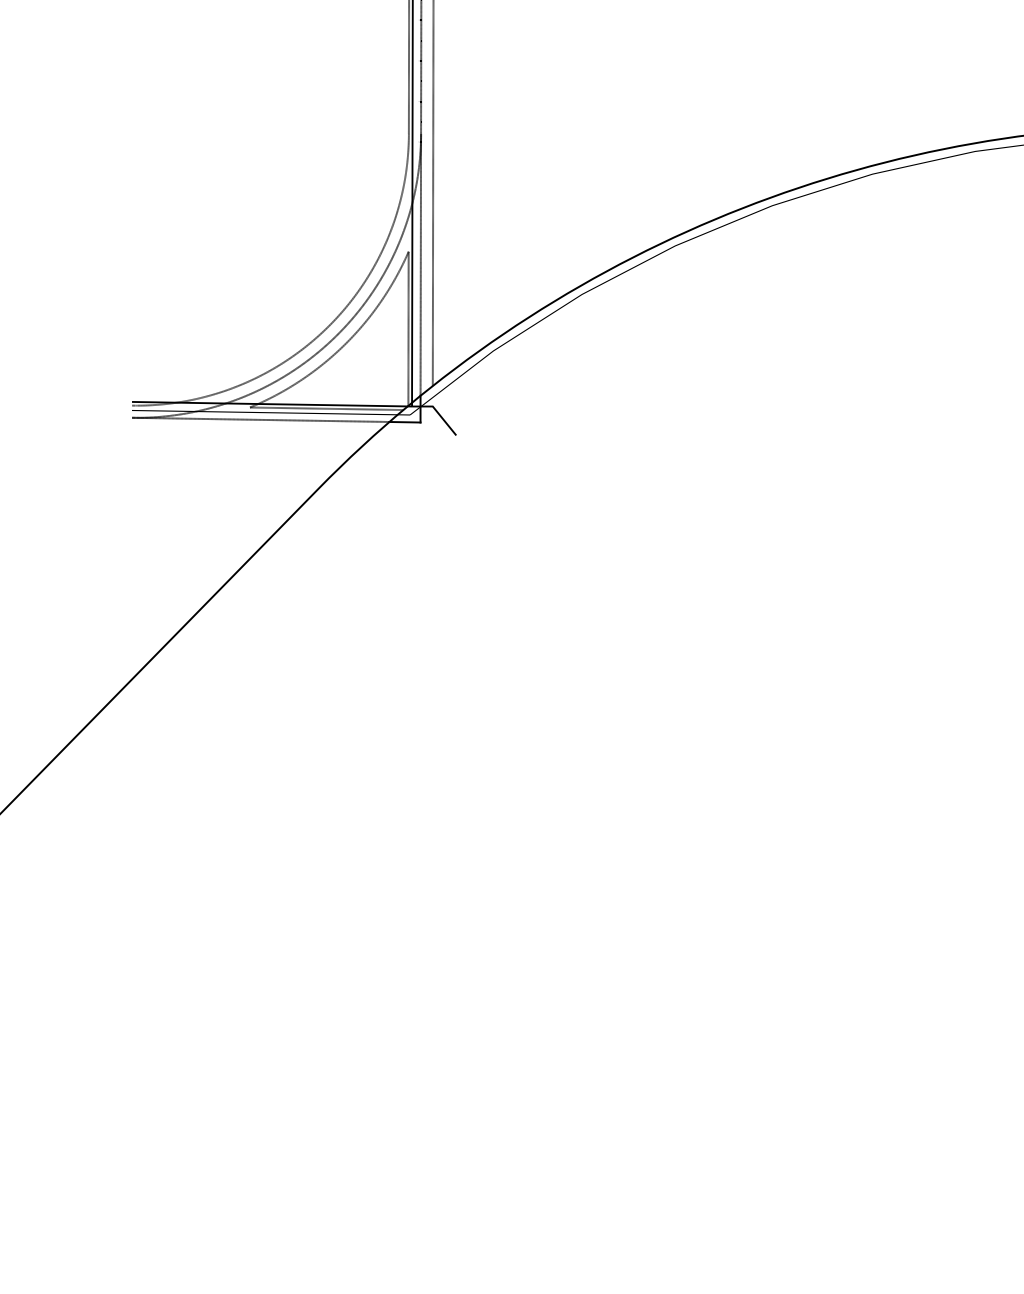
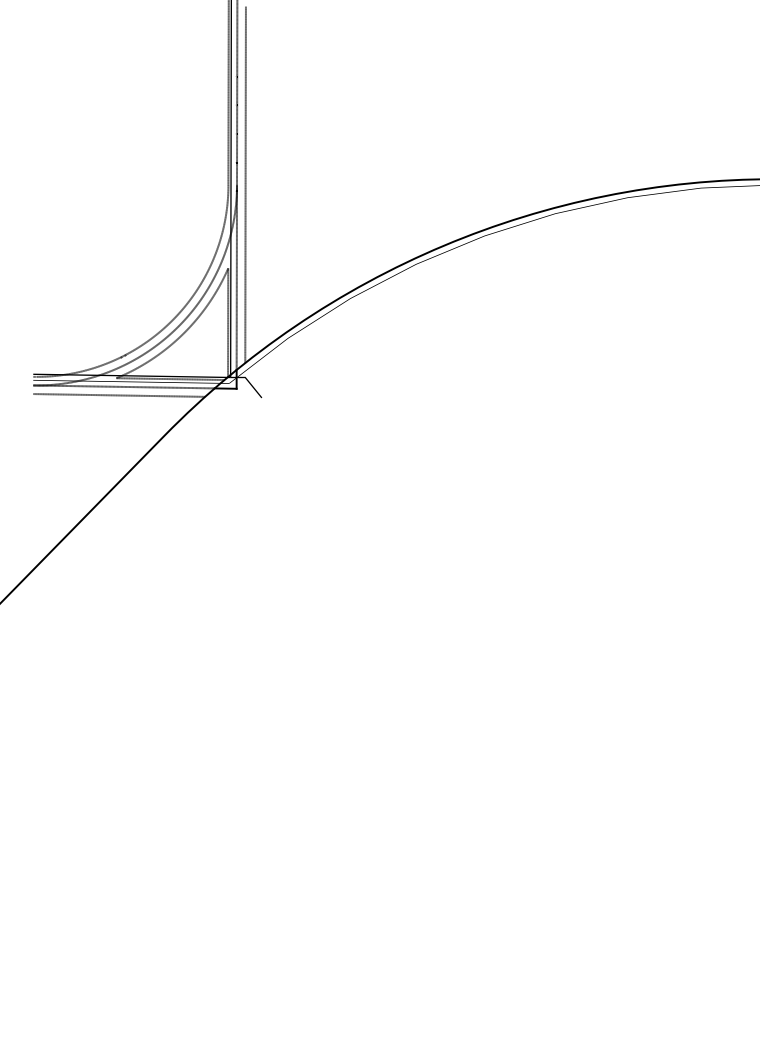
line: (254, 432) -> (119, 395), added

